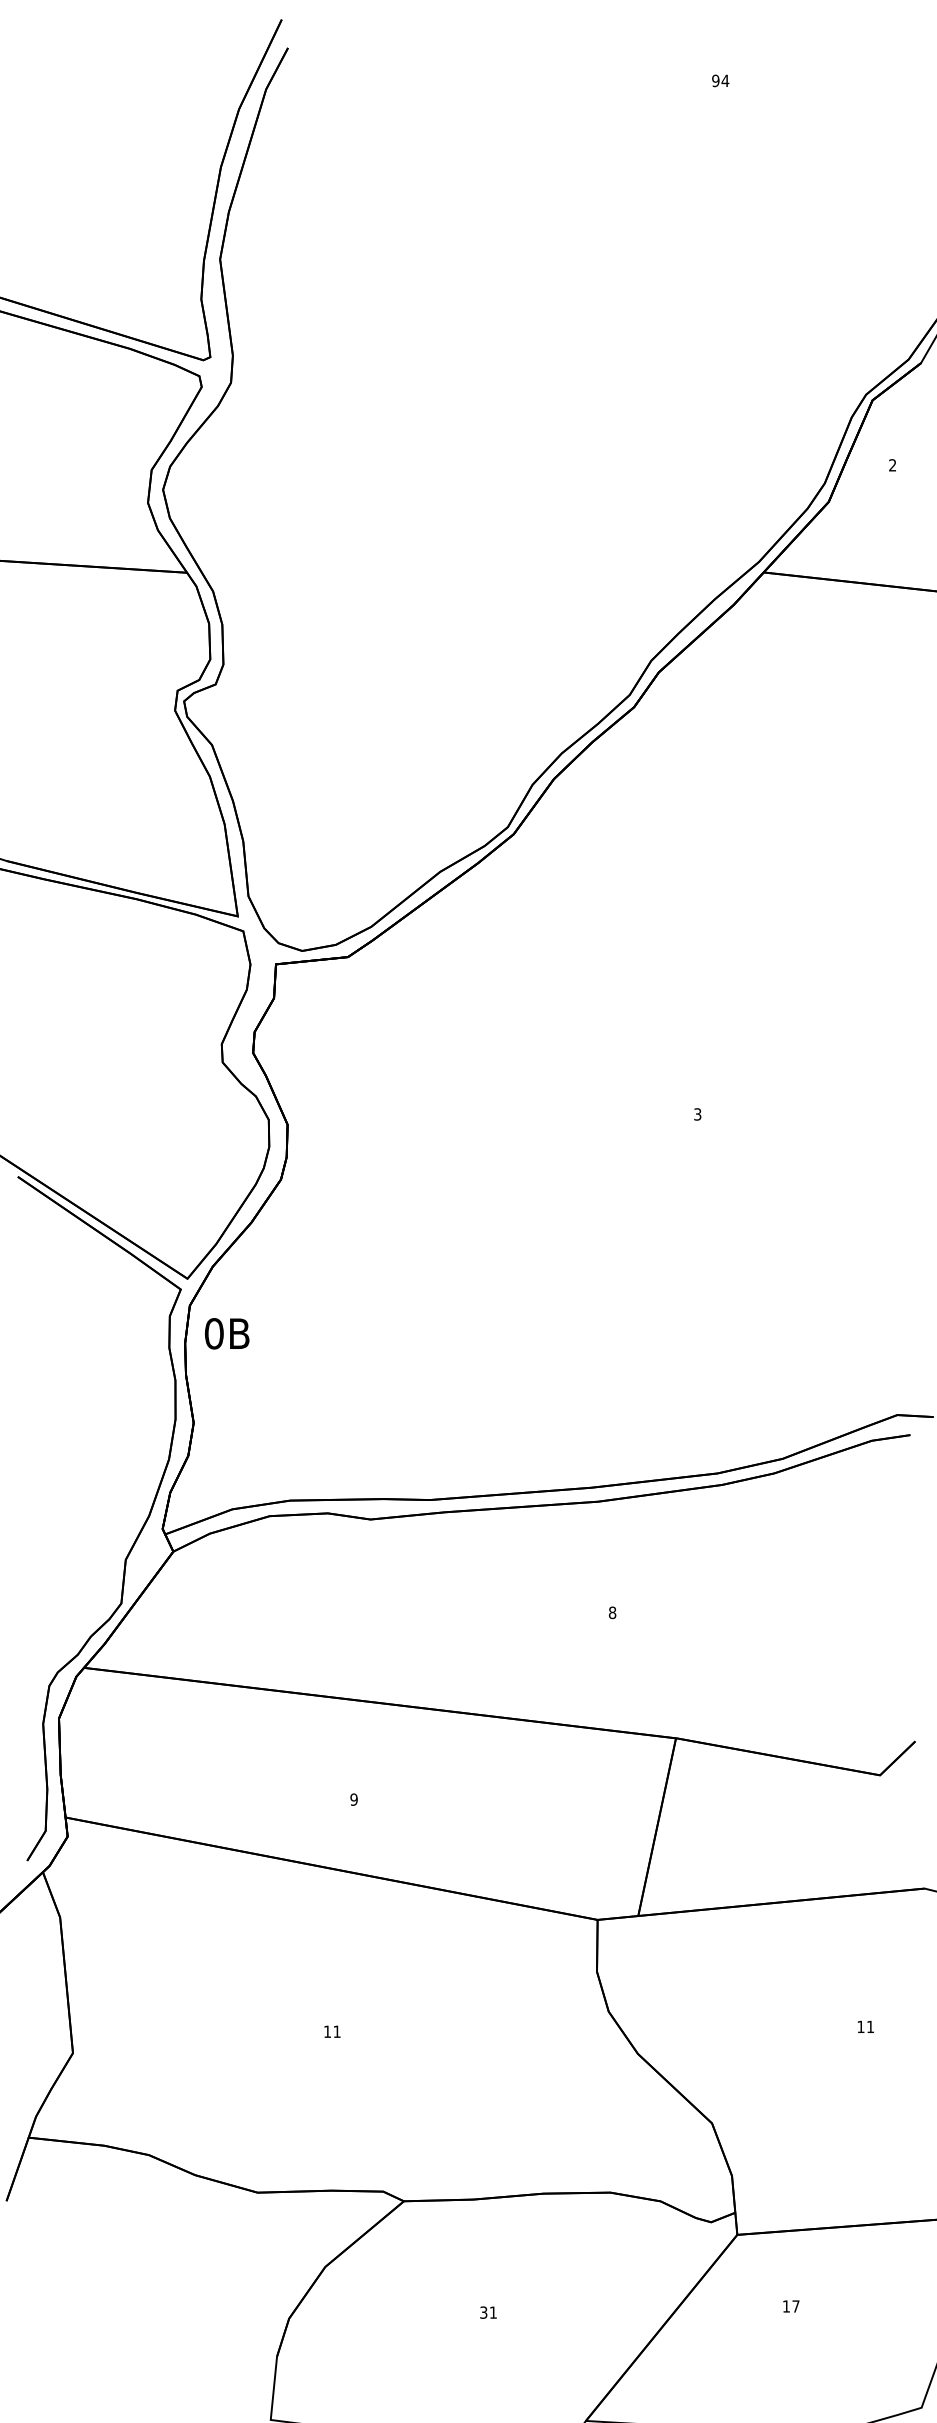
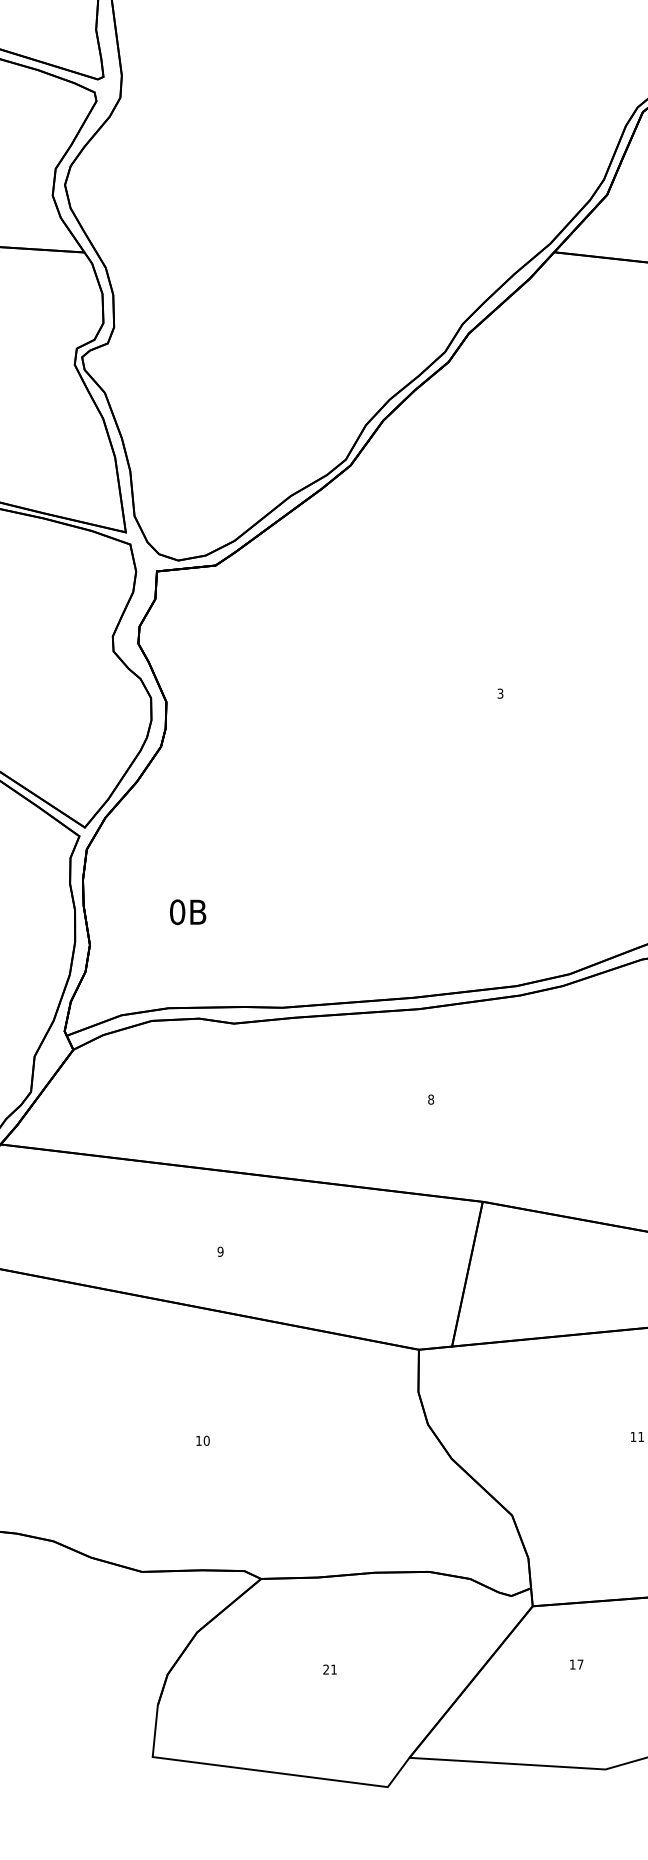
text: (227, 1333) -> (188, 912), moved
text: (336, 2031) -> (206, 1440), 11 -> 10
text: (483, 2312) -> (325, 1669), 31 -> 21

